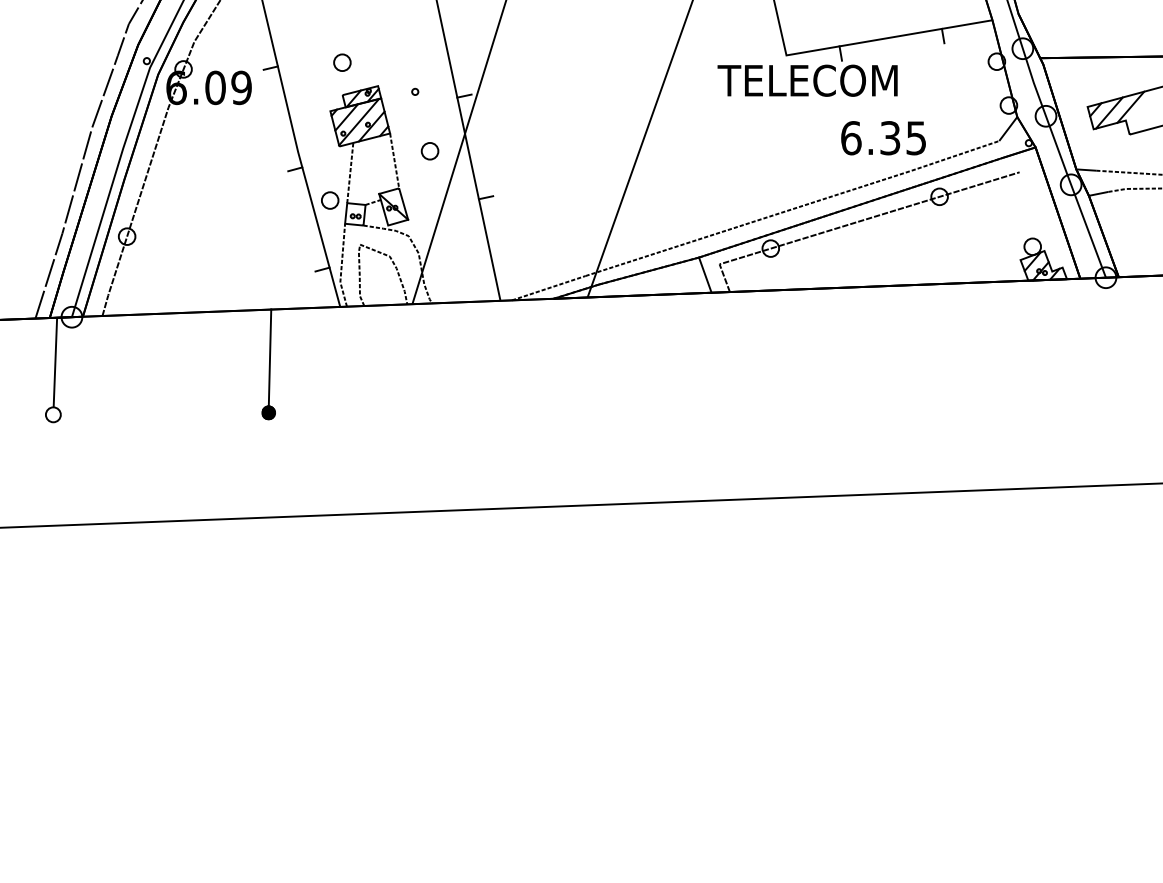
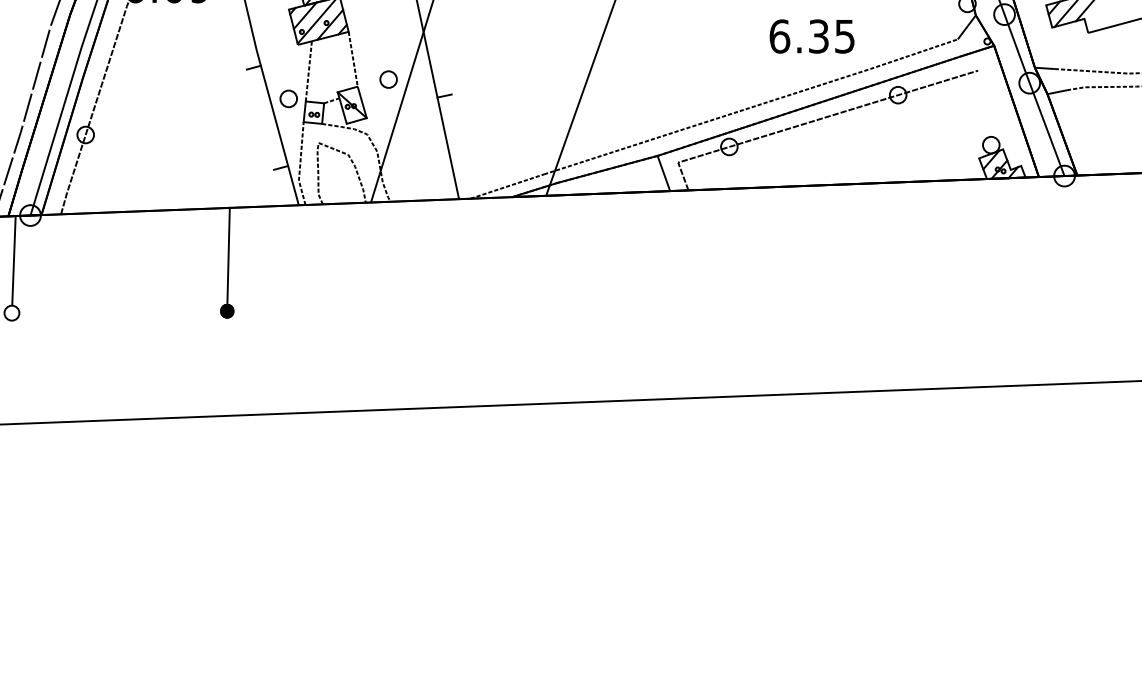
text: (883, 138) -> (812, 36), moved
part: (429, 151) -> (388, 79), moved

